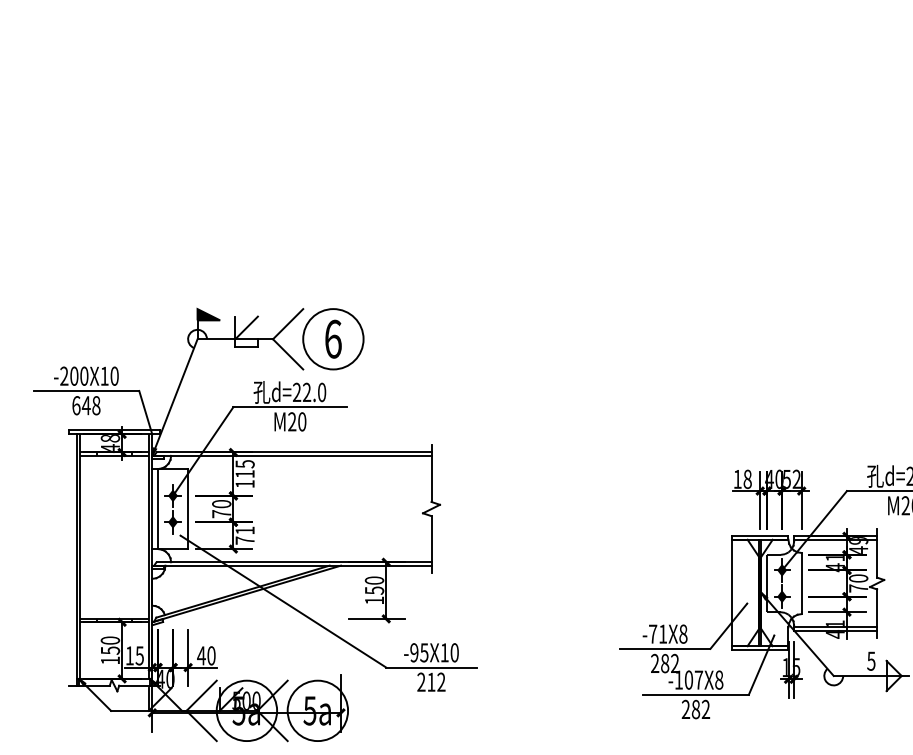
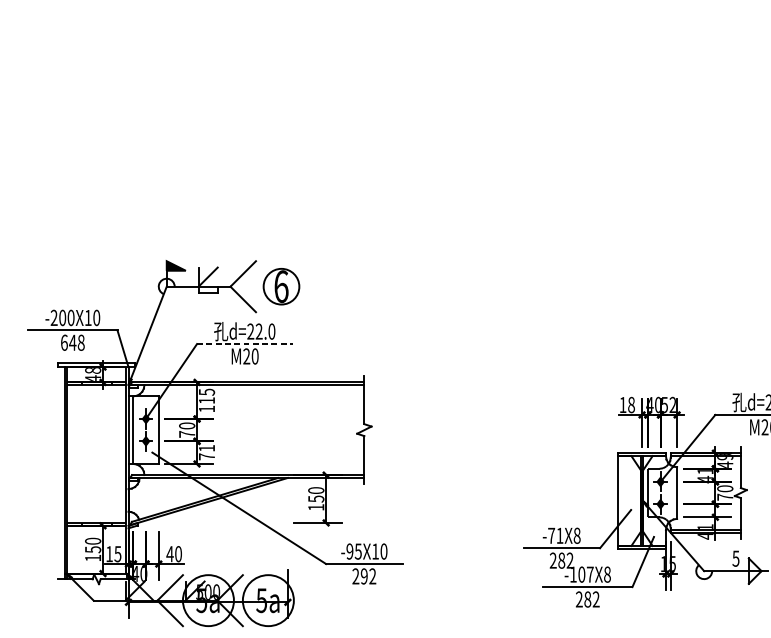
circle: (333, 339) -> (281, 286), size x0.7
line: (290, 407) -> (245, 344), solid -> dashed
text: (431, 681) -> (364, 575), 212 -> 292

